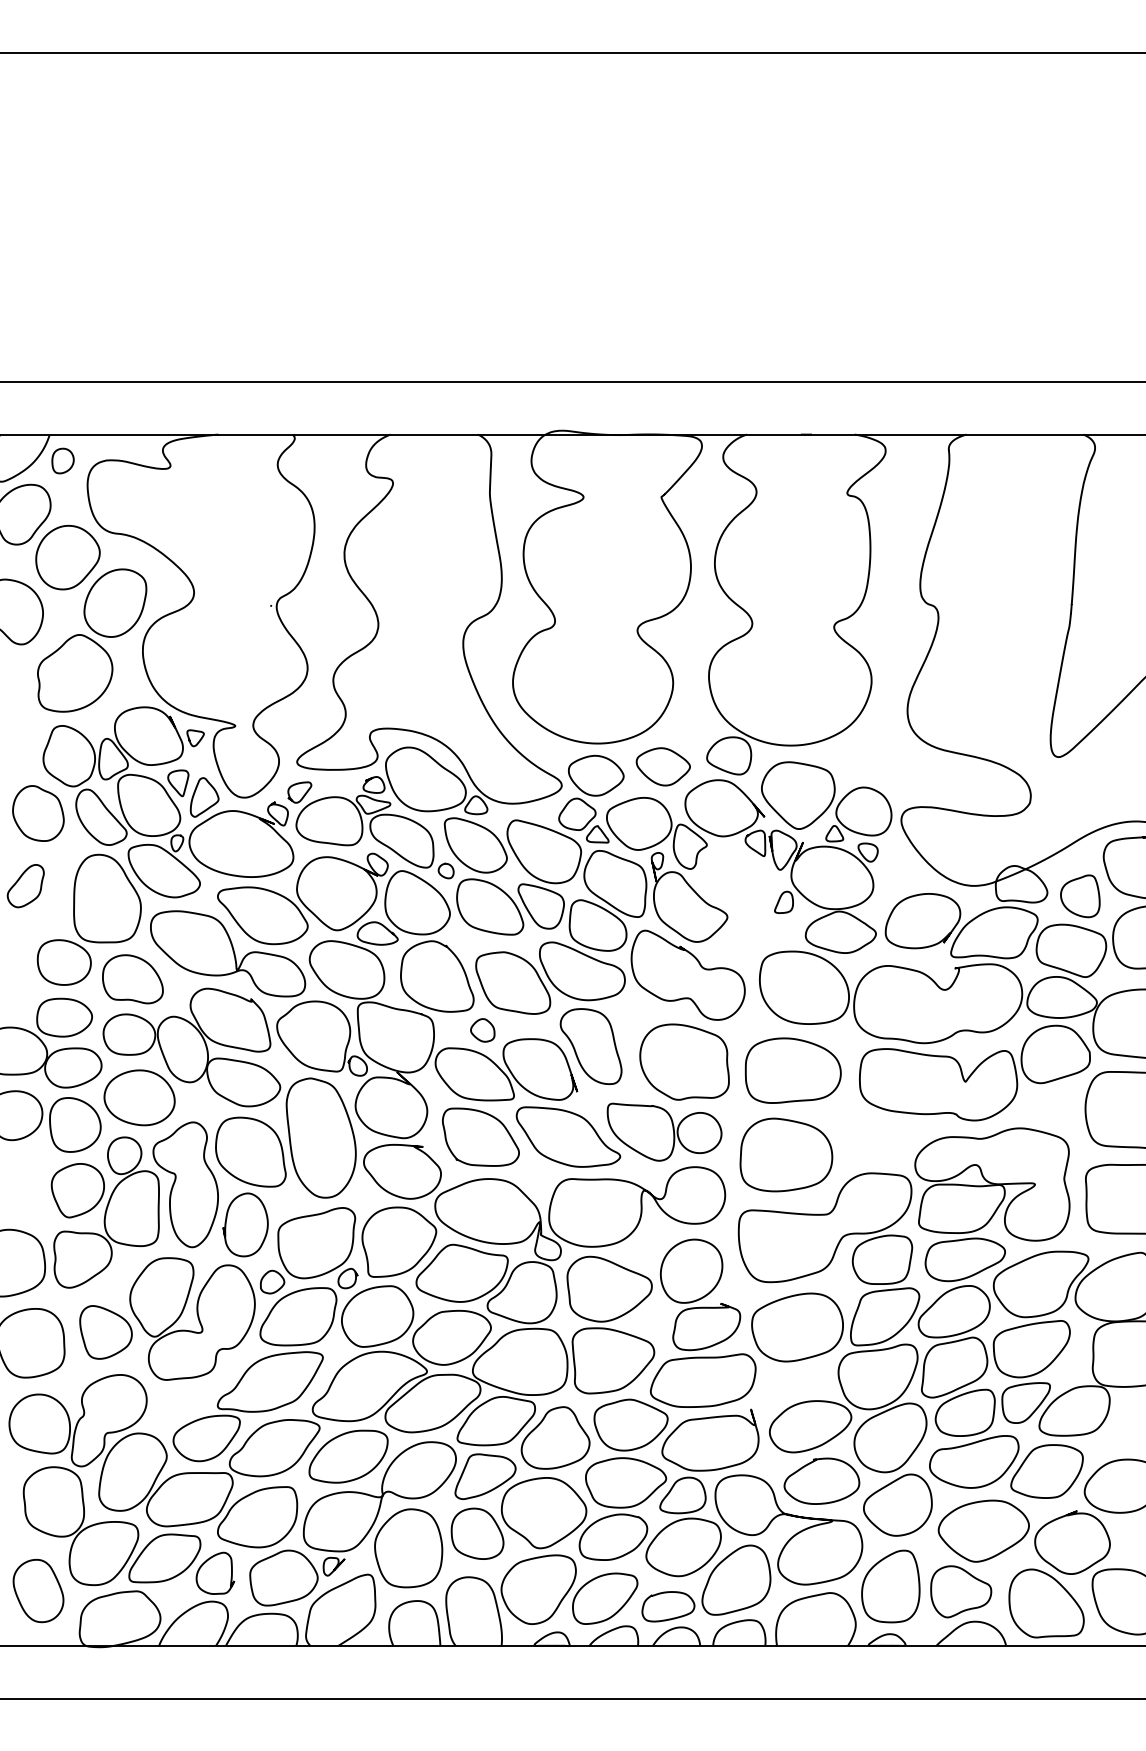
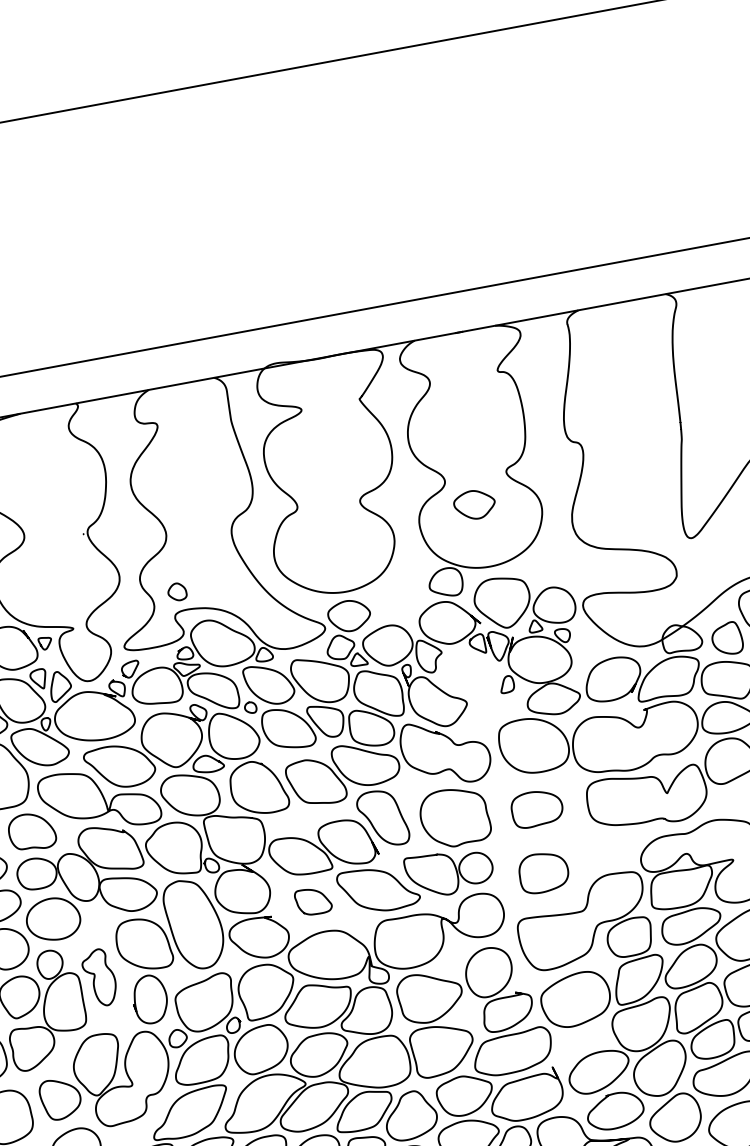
part: (662, 766) -> (474, 504), moved
part: (482, 1030) -> (177, 592), moved
part: (792, 1070) -> (536, 808), size x0.7
part: (480, 1136) -> (312, 901), size x0.6
part: (786, 1154) -> (543, 872), size x0.7
part: (185, 1184) -> (99, 977), size x0.6

